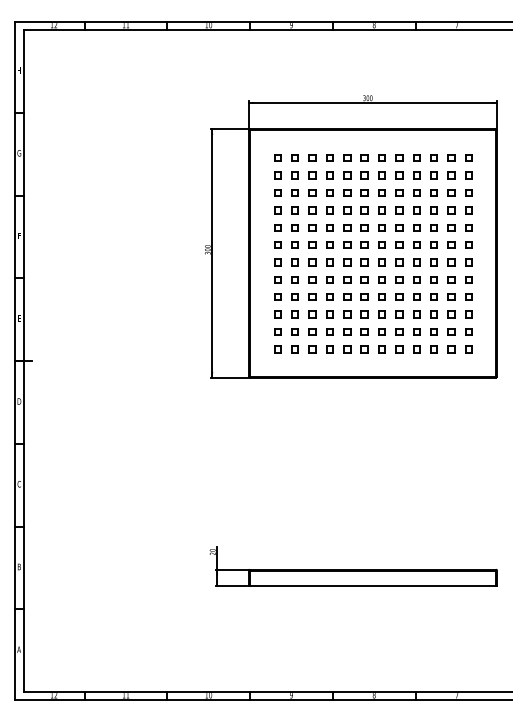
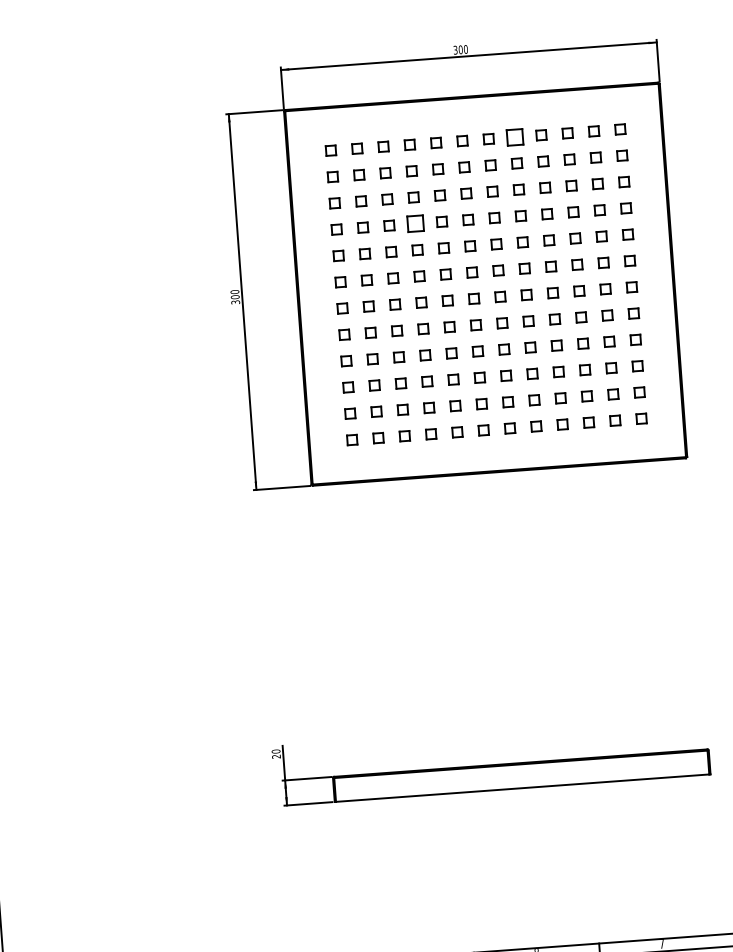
part: (399, 157) -> (515, 136), size x1.6
part: (329, 210) -> (415, 224), size x1.6

